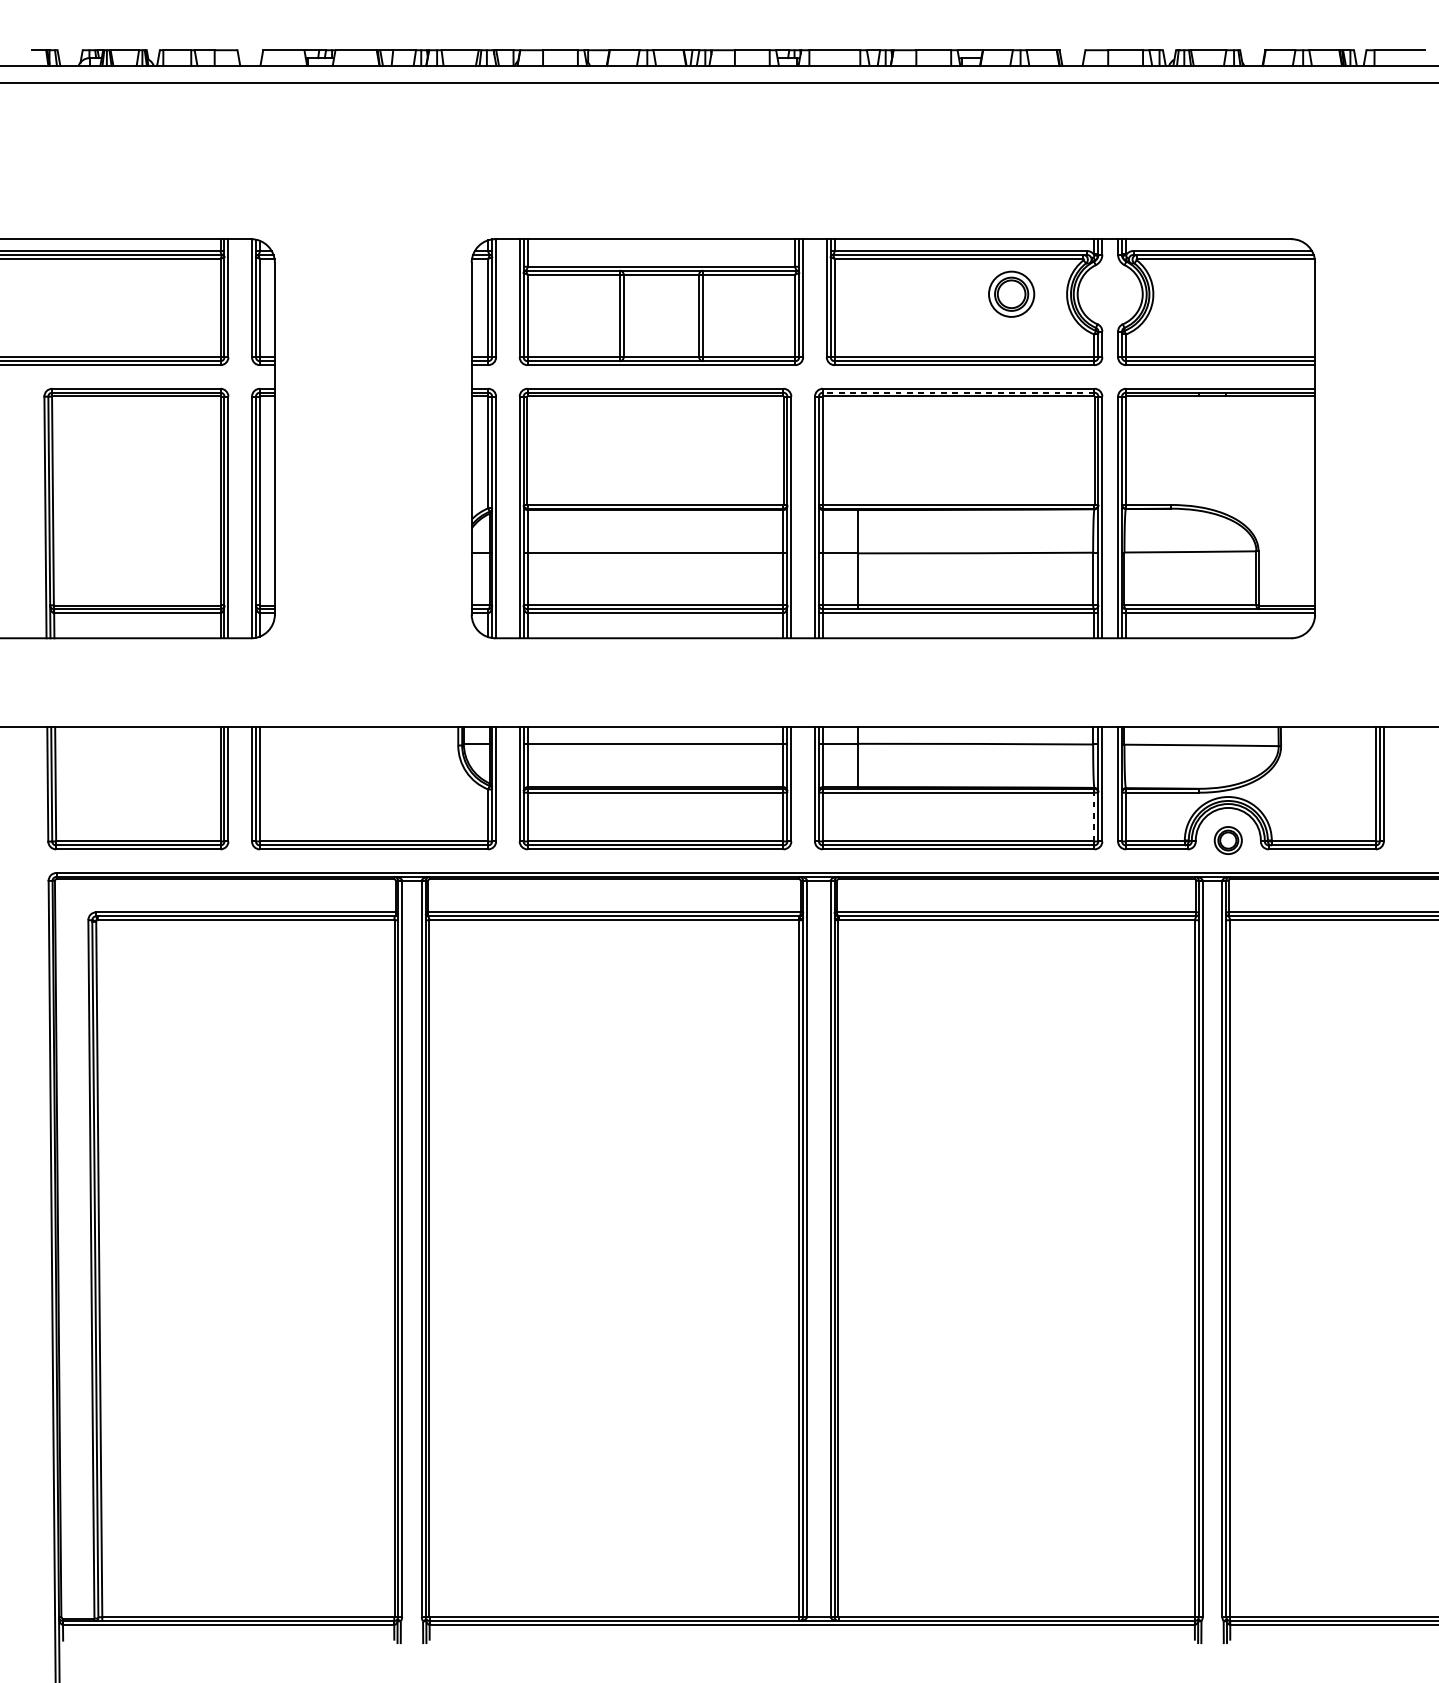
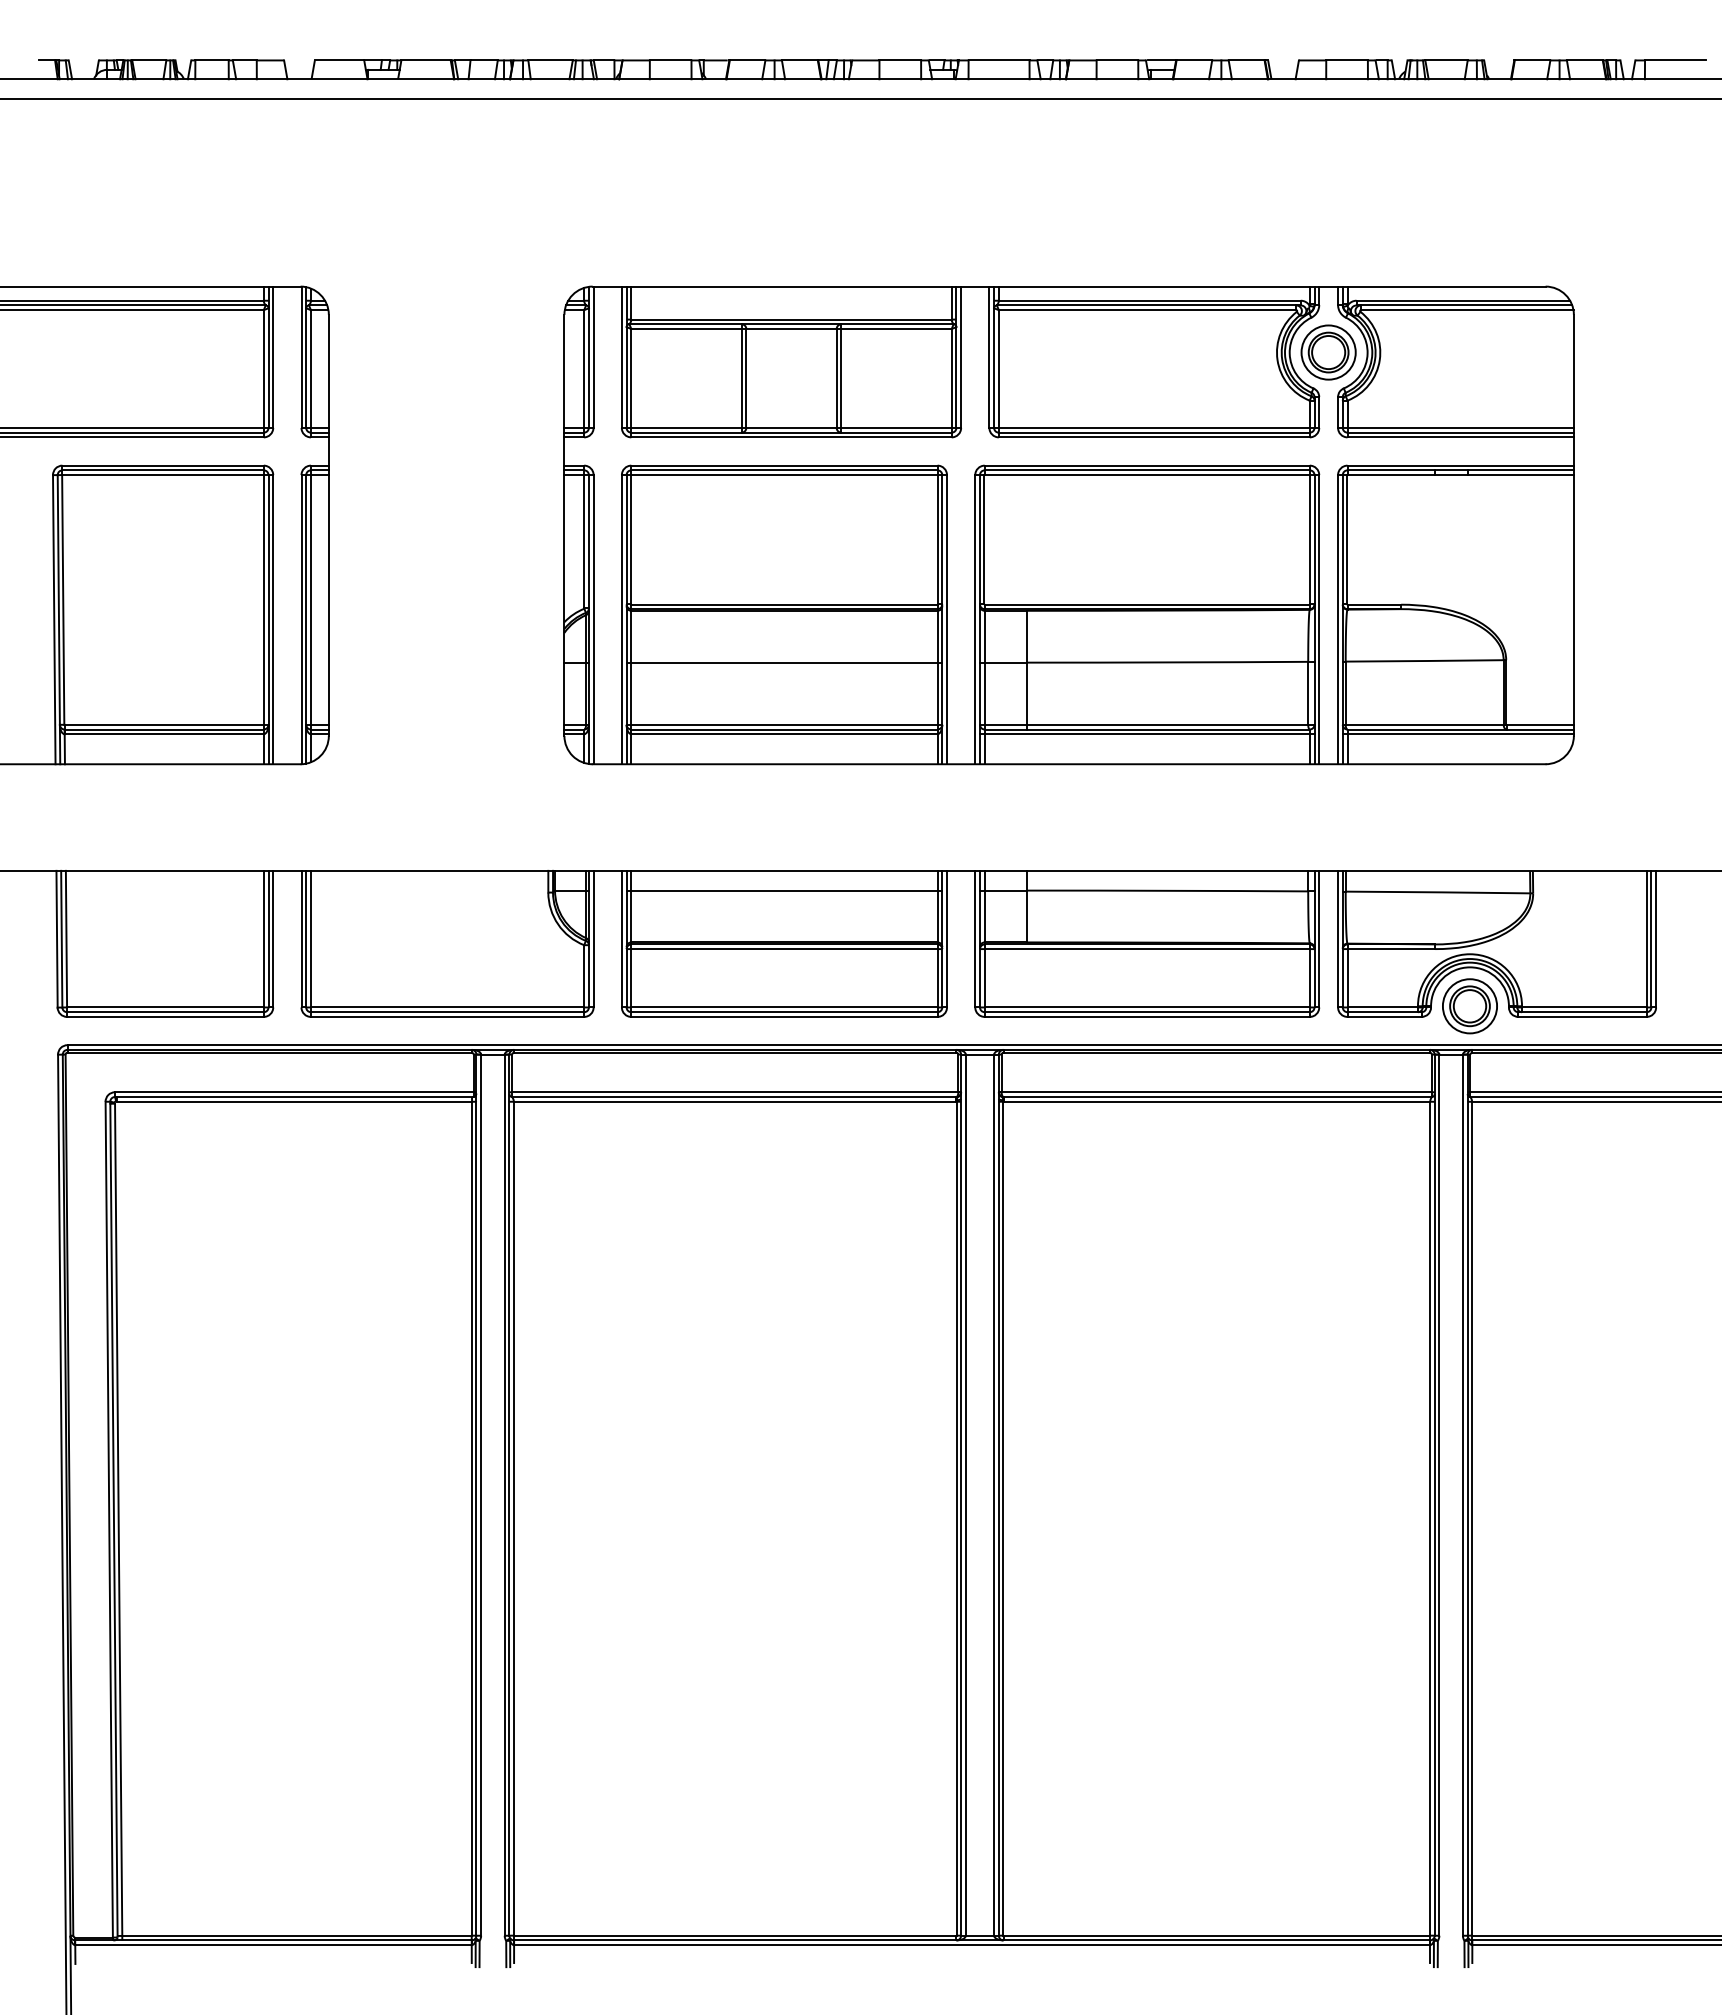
part: (1011, 294) -> (1328, 352), moved
line: (958, 392) -> (1147, 470), dashed -> solid
line: (1094, 816) -> (1309, 977), dashed -> solid
part: (1227, 840) -> (1469, 1006), size x1.67

